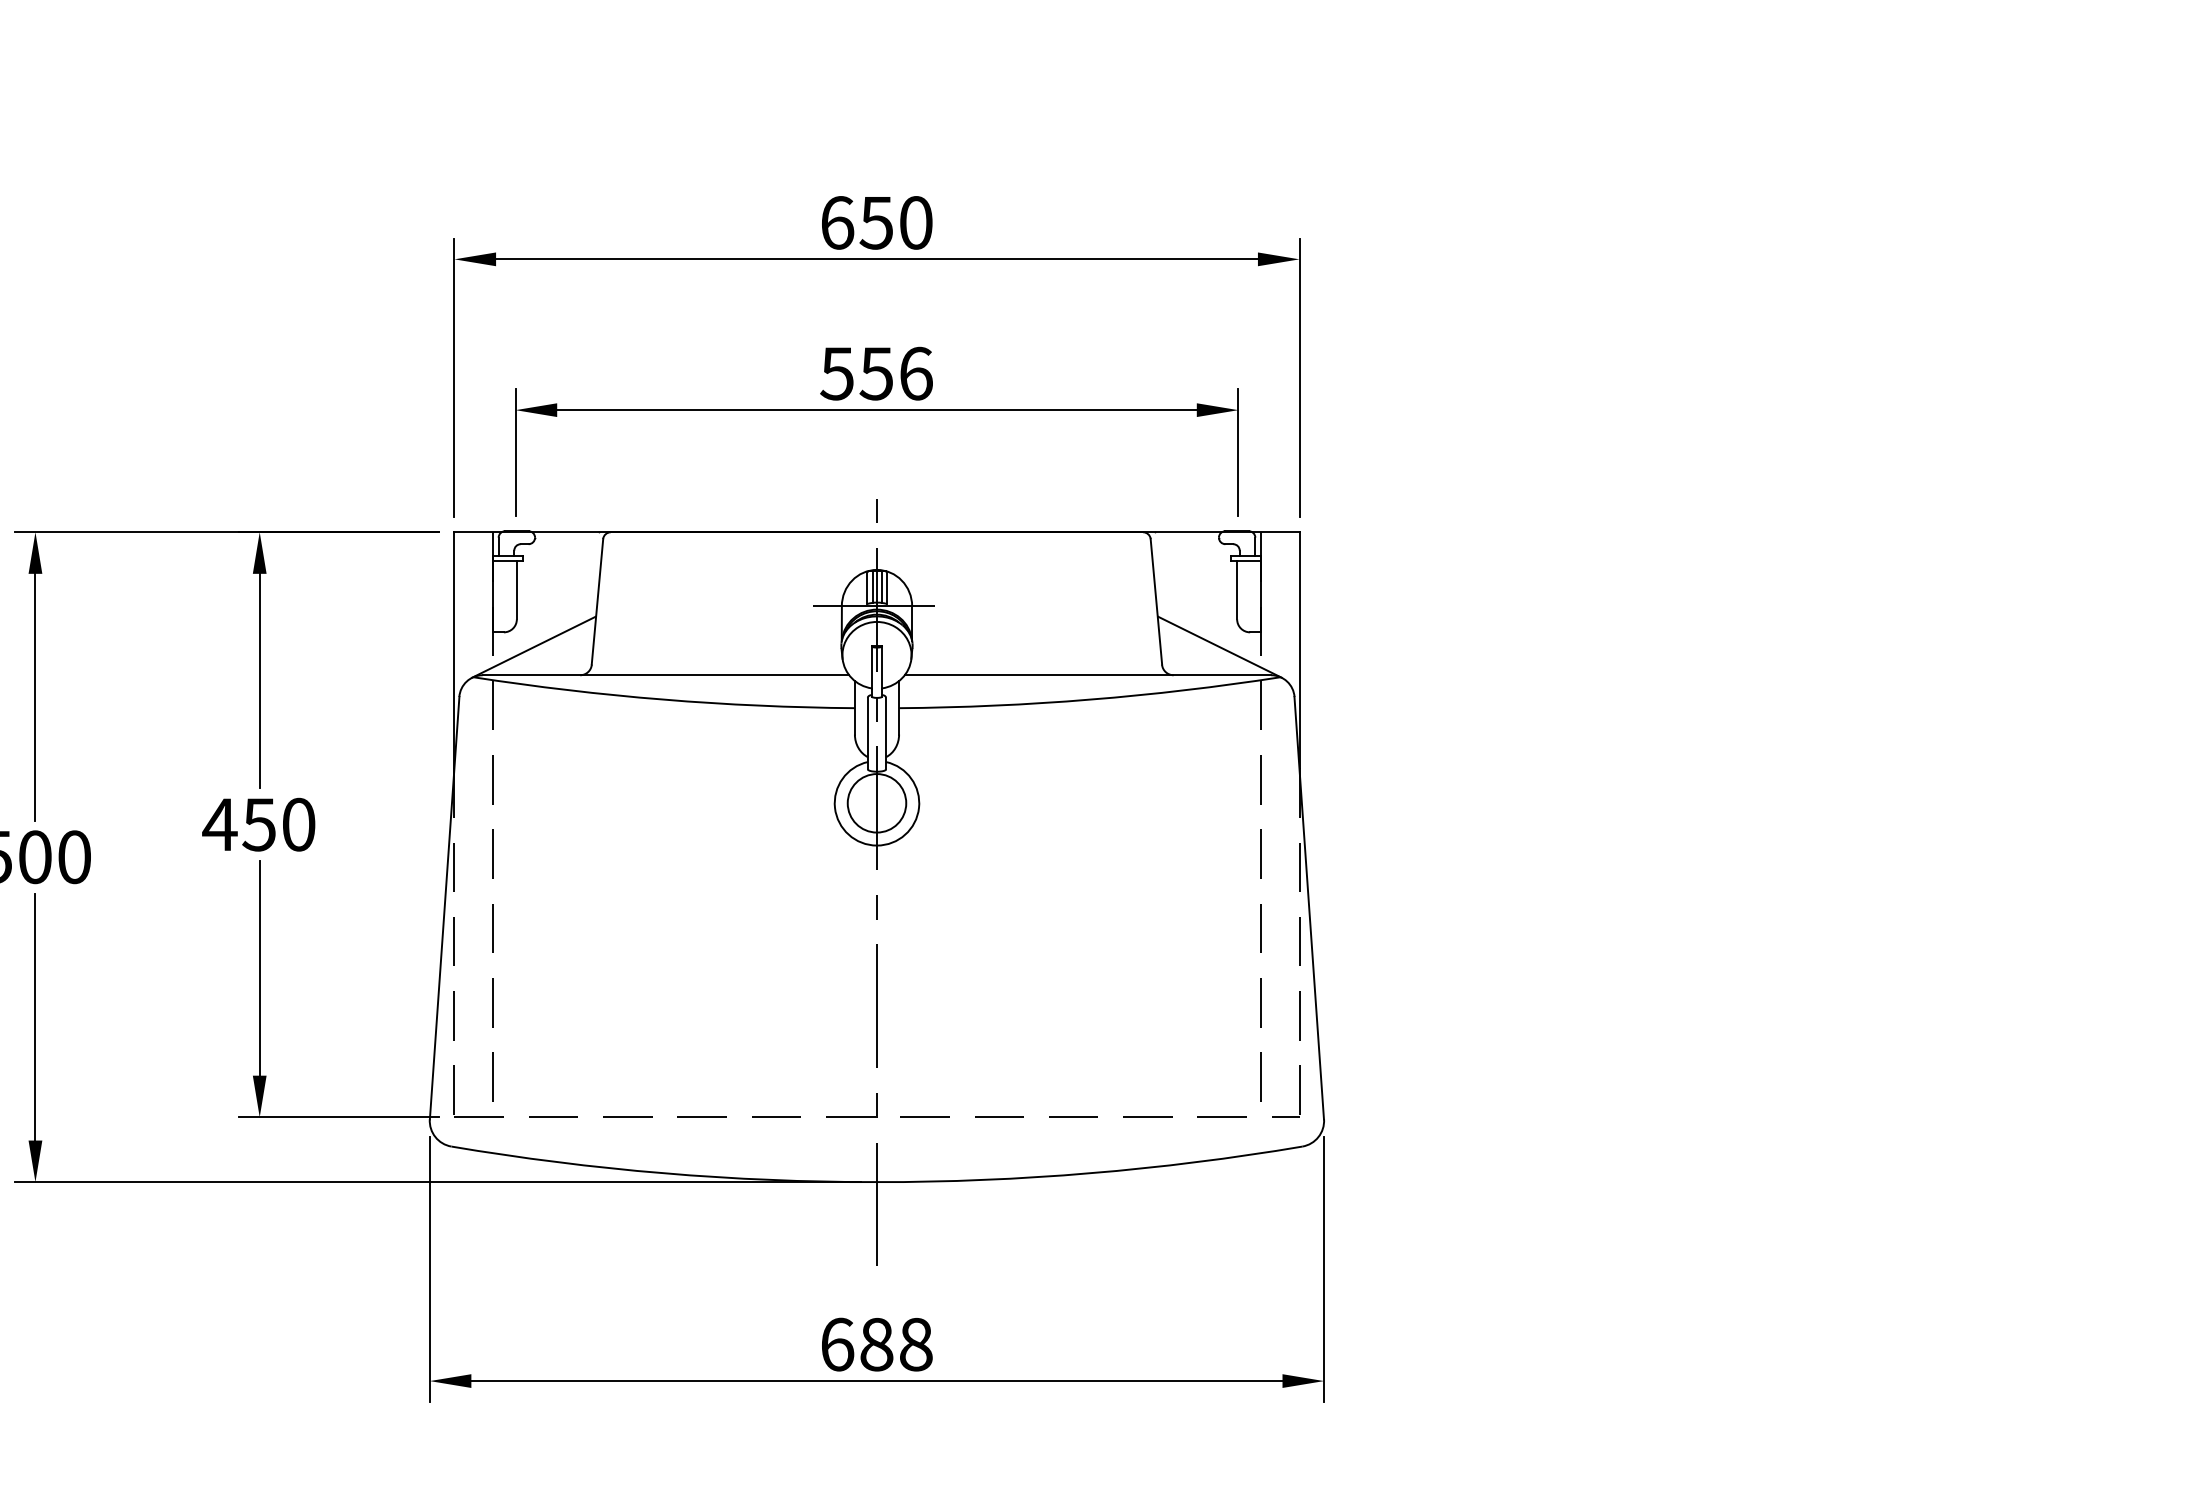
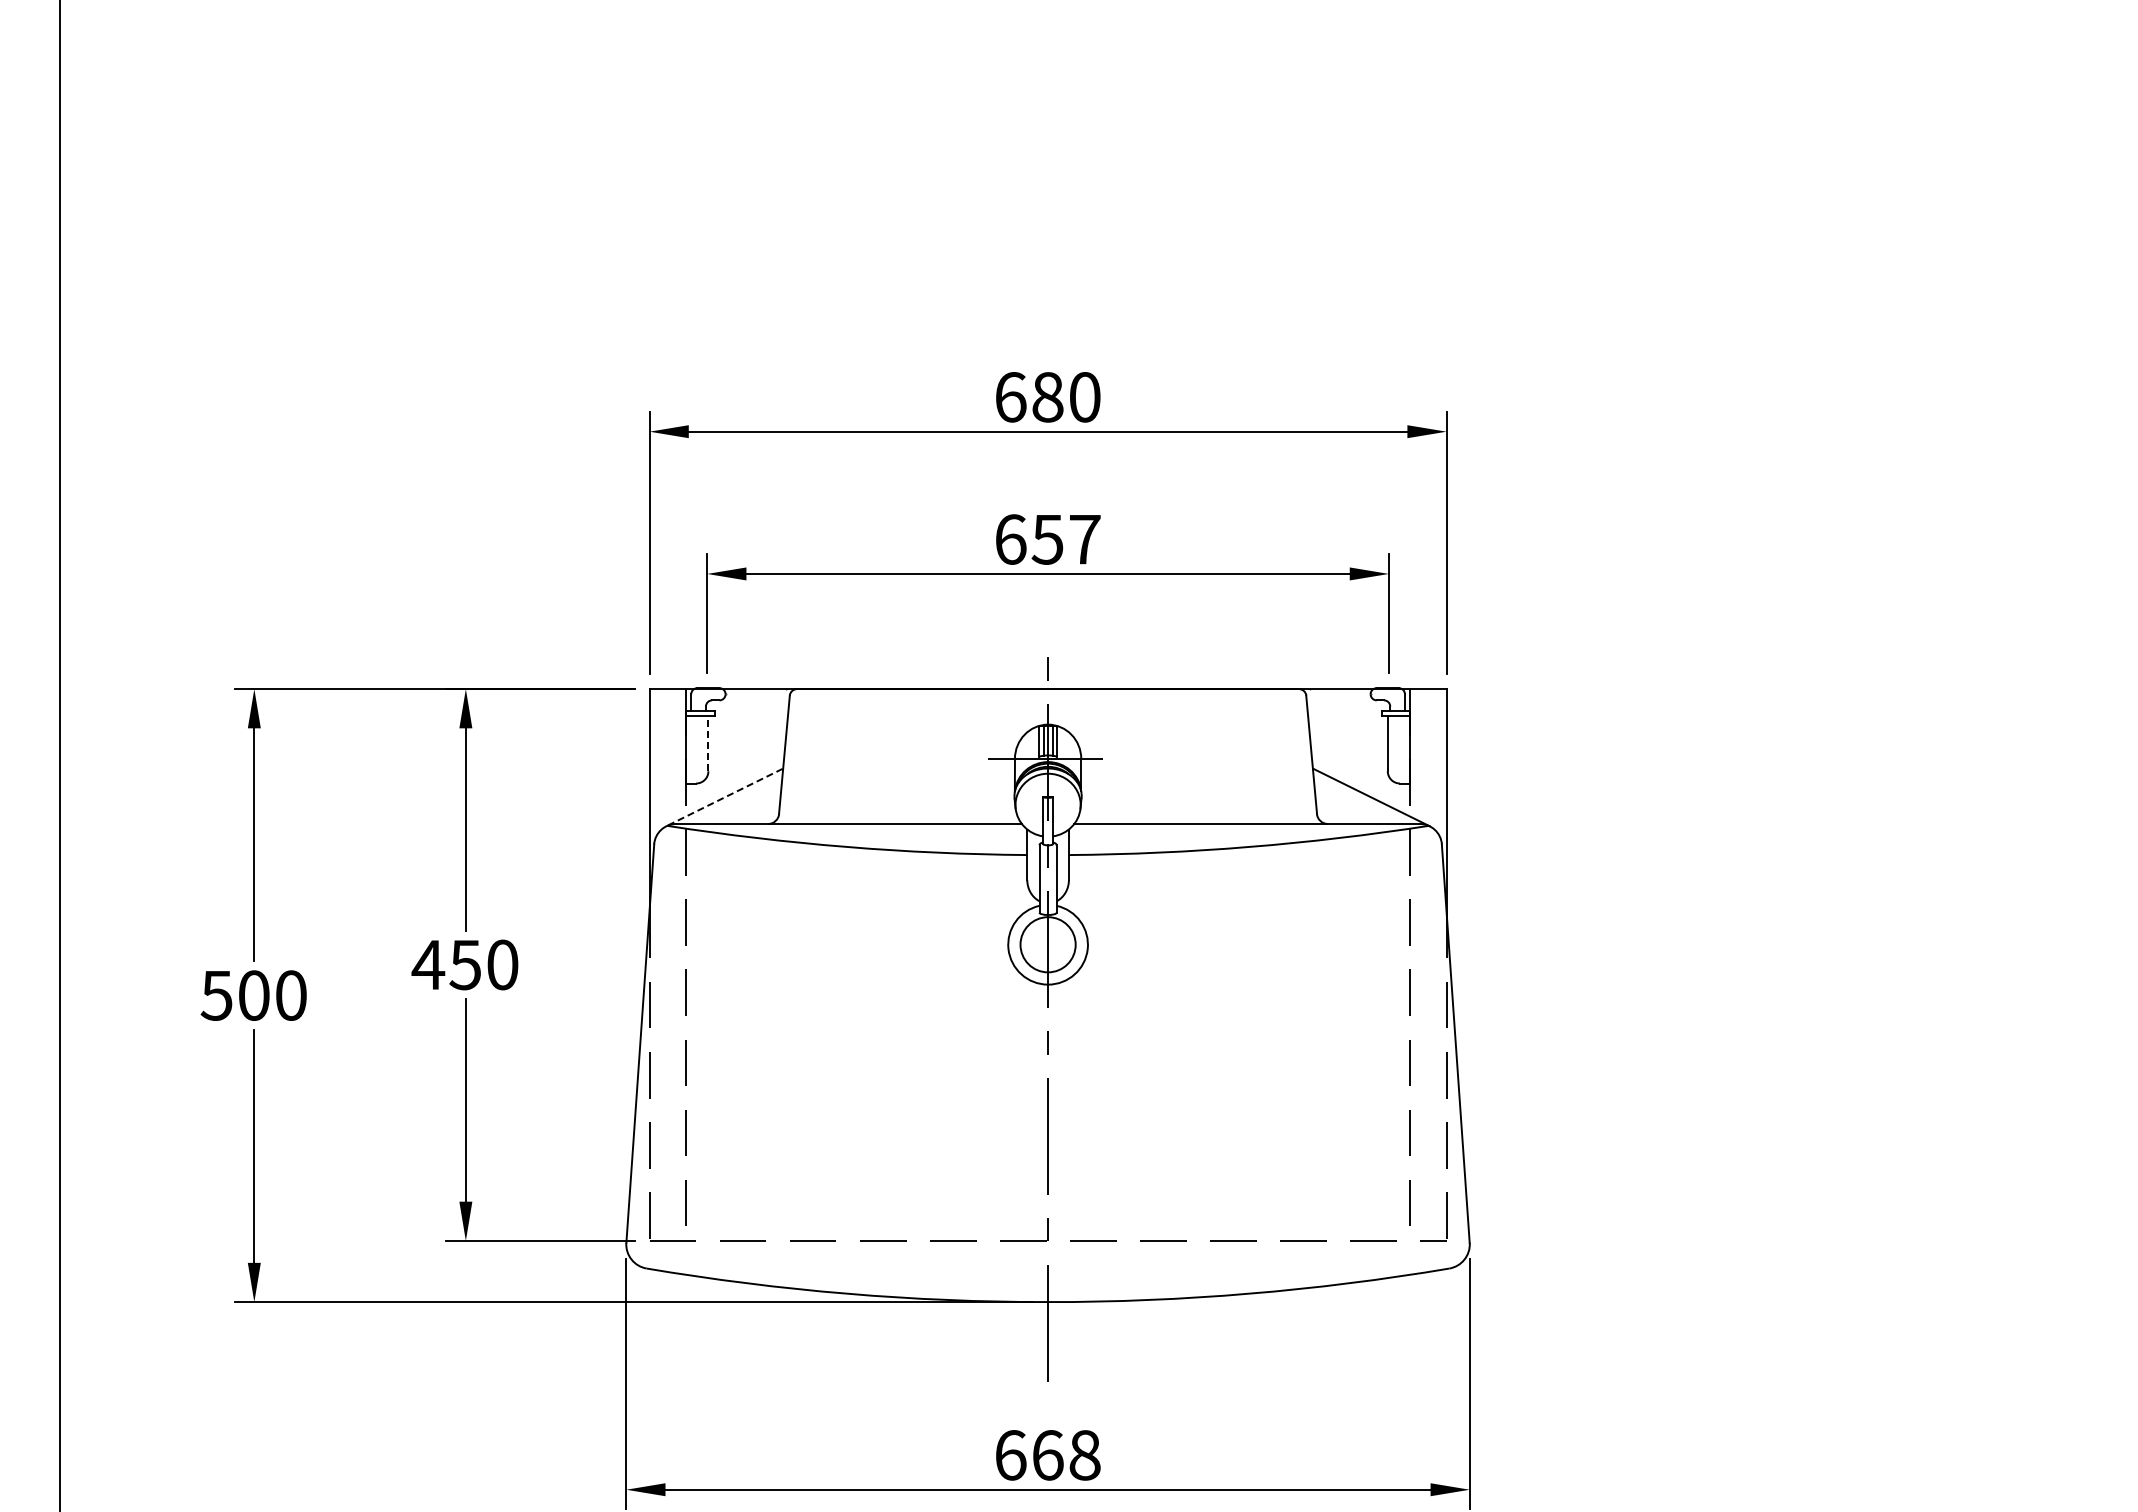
text: (876, 223) -> (1047, 397), 650 -> 680
text: (876, 373) -> (1047, 539), 556 -> 657
line: (516, 589) -> (708, 743), solid -> dashed
line: (533, 647) -> (724, 797), solid -> dashed
text: (876, 1344) -> (1047, 1455), 688 -> 668

